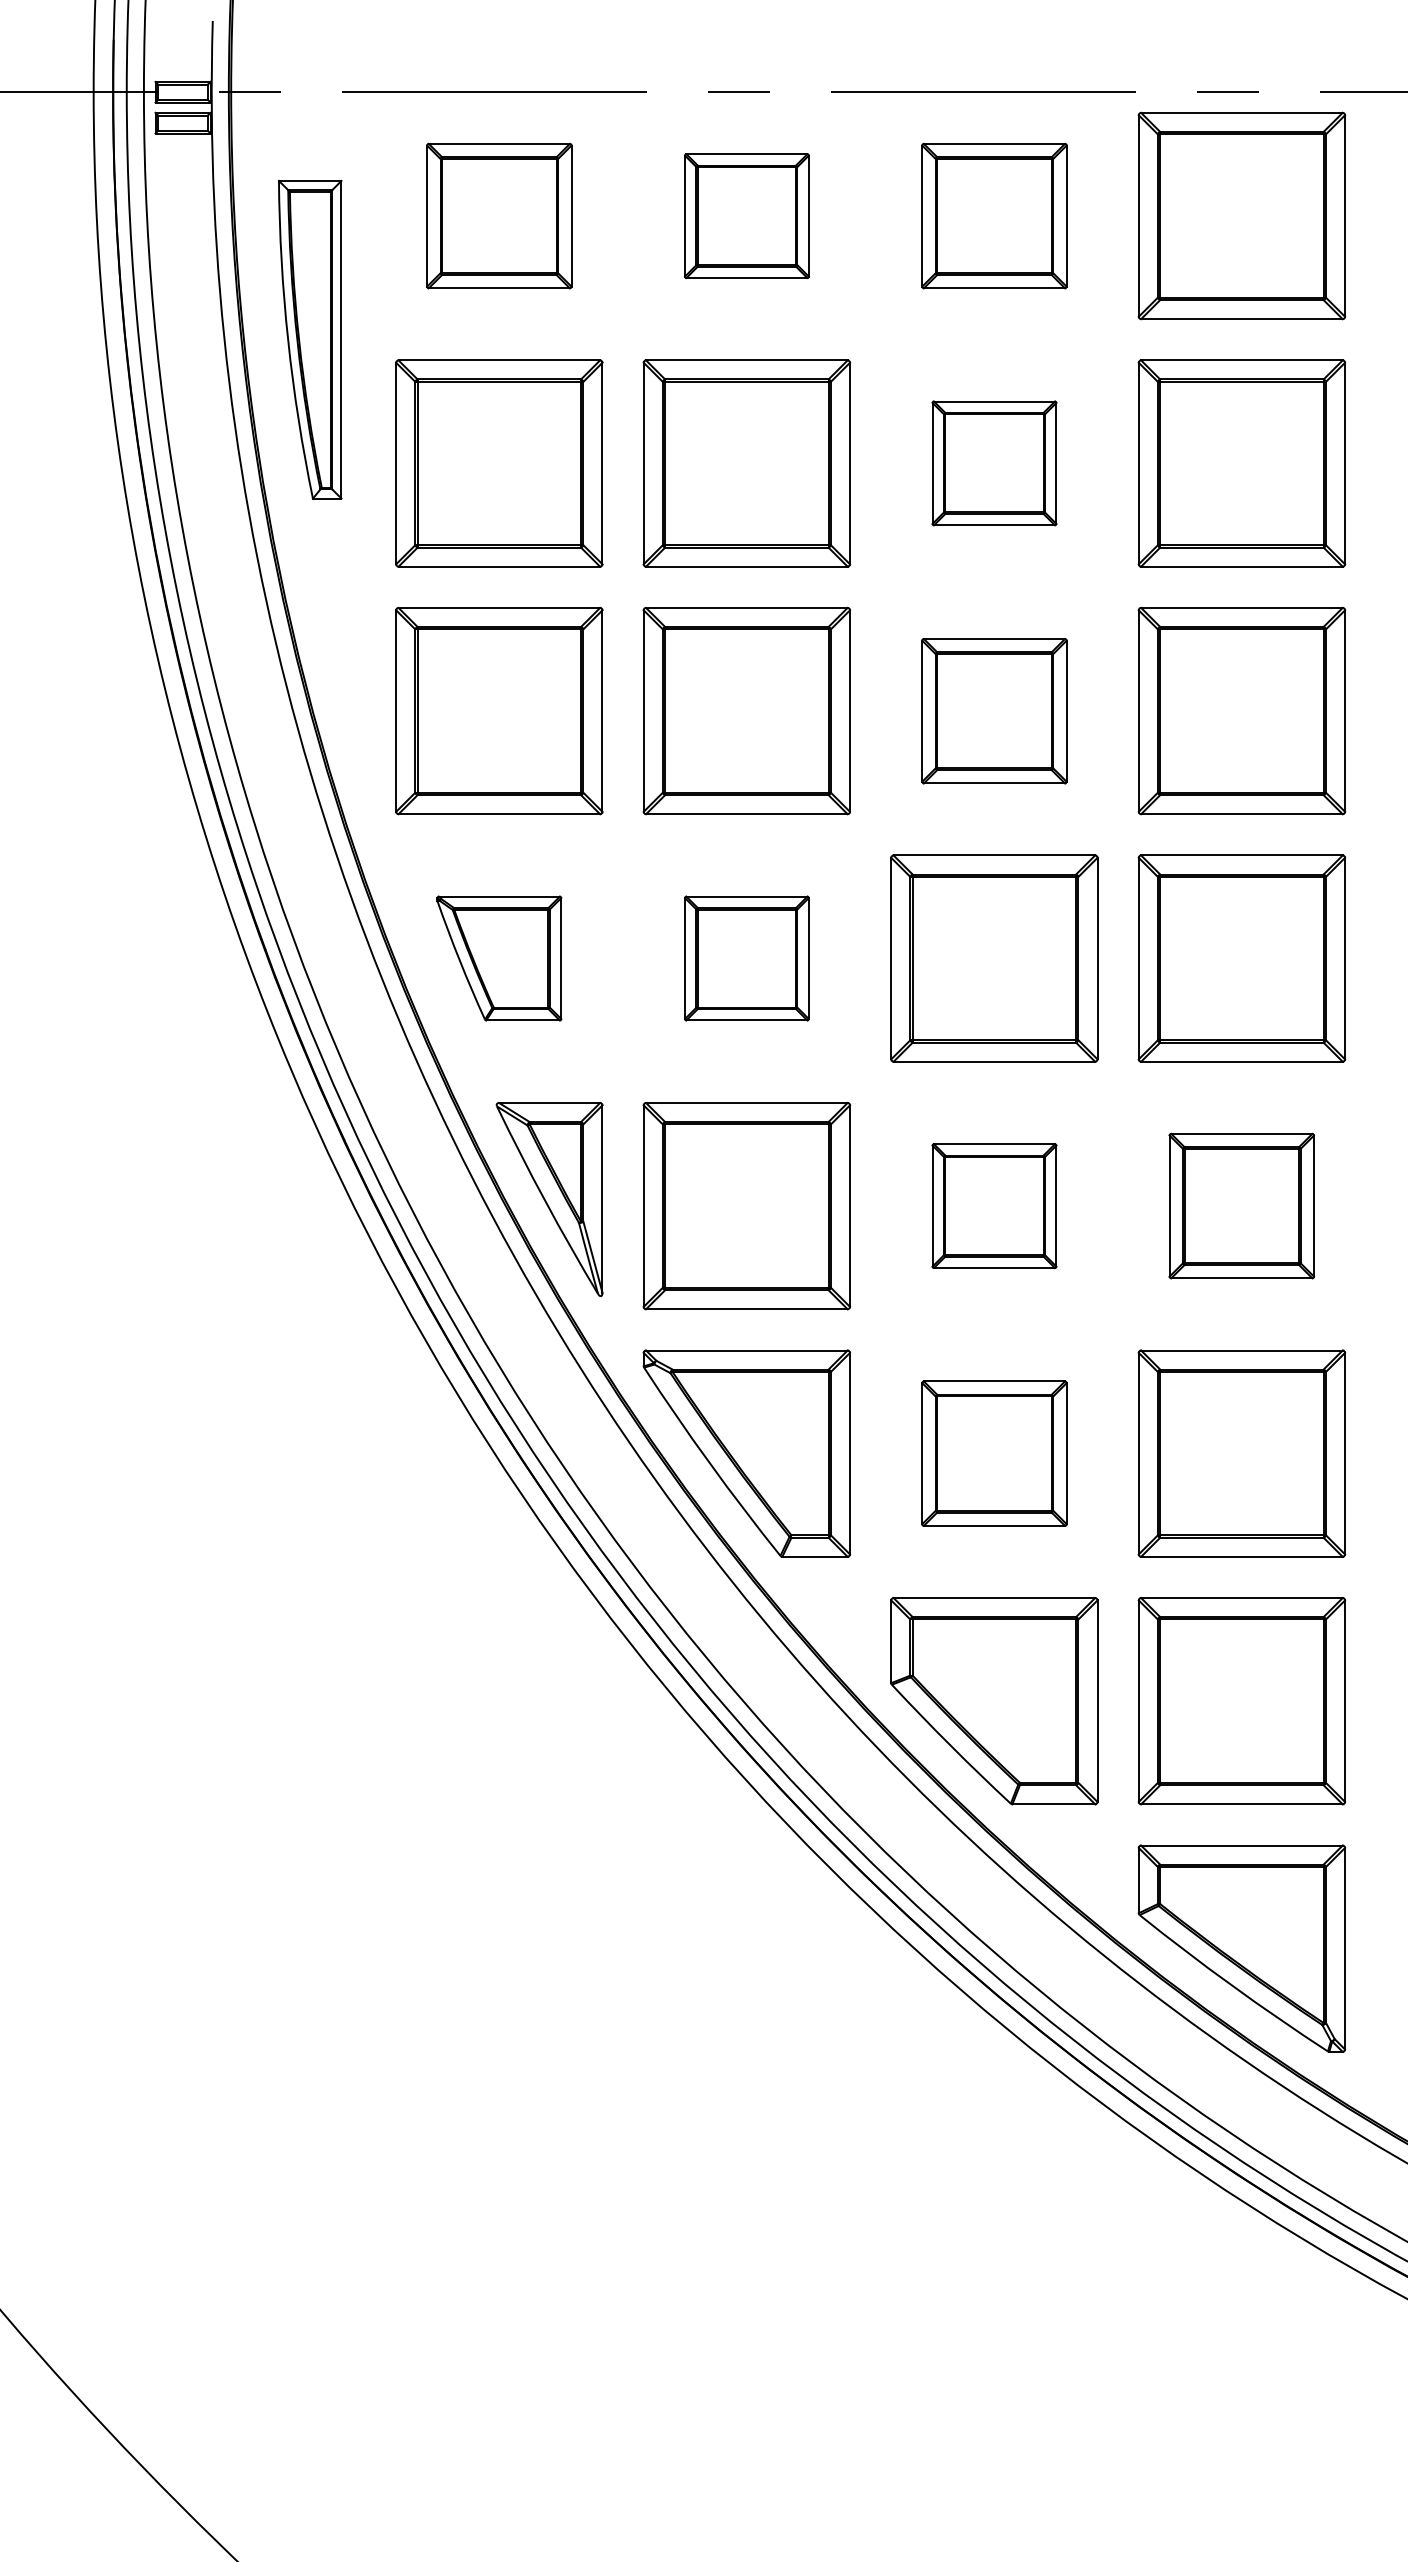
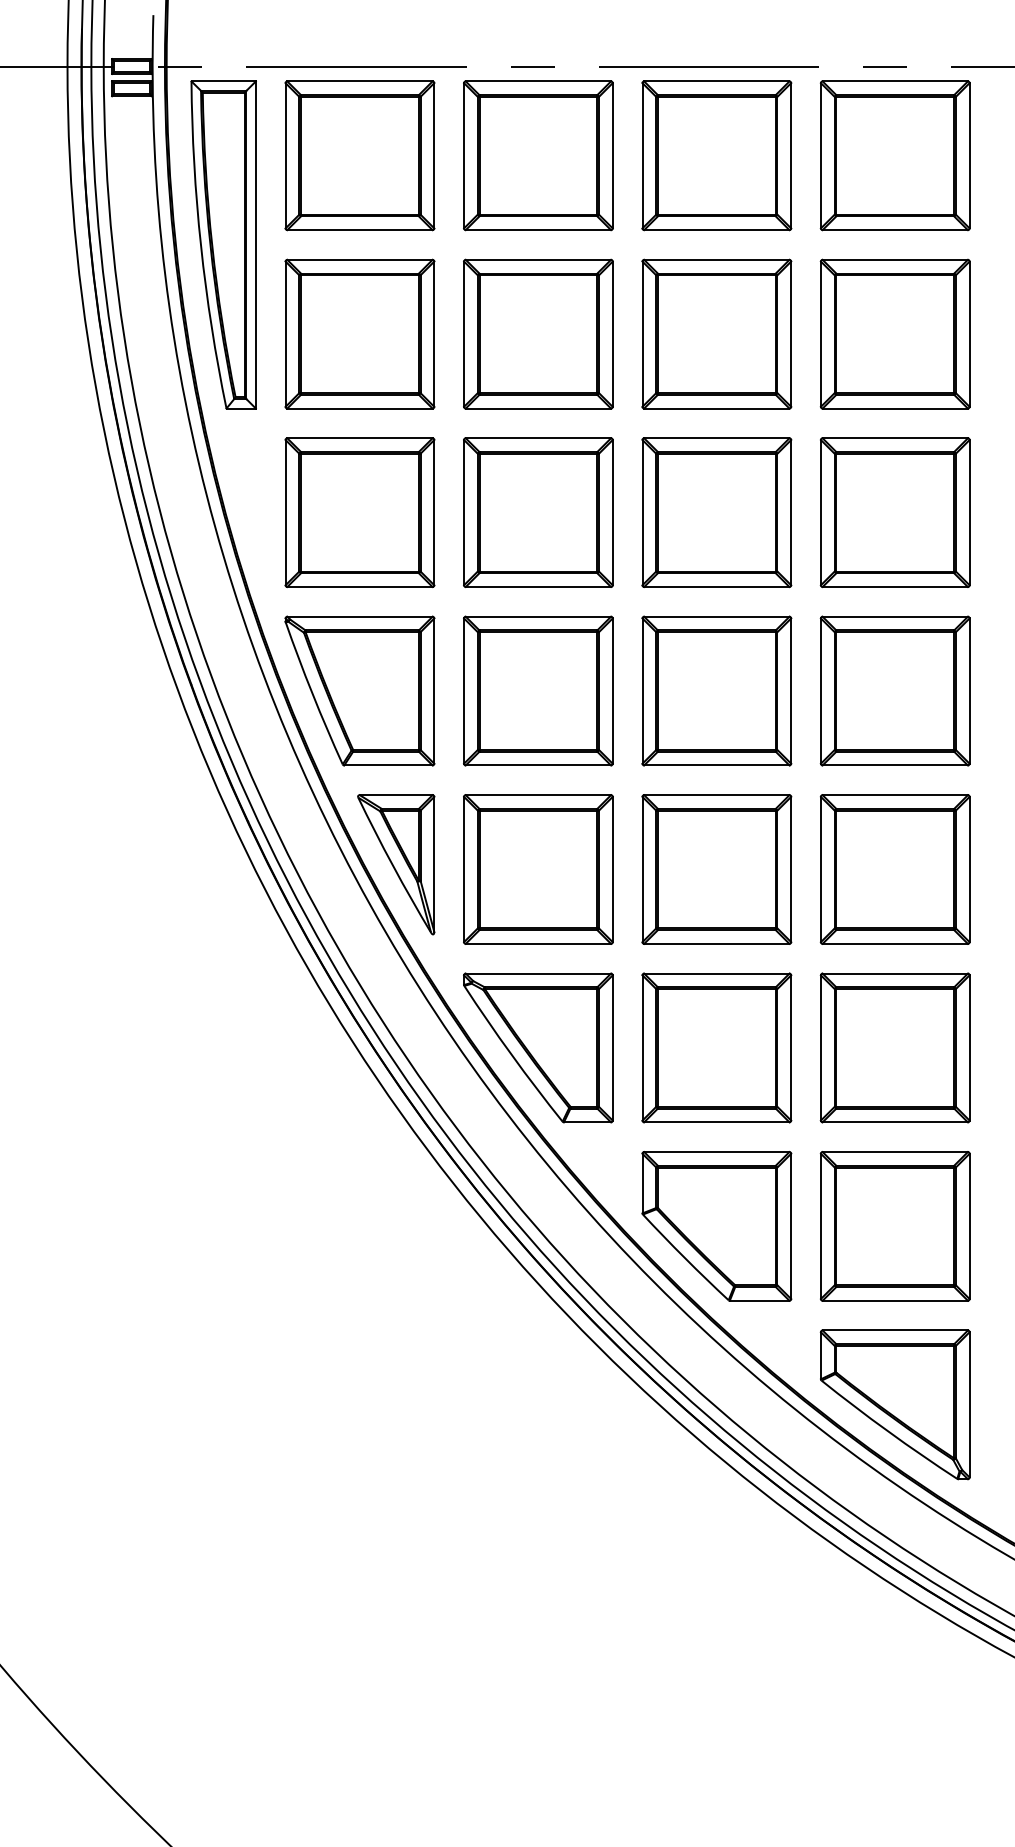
part: (498, 215) -> (359, 155), size x1.43
part: (747, 215) -> (538, 155), size x1.67
part: (993, 215) -> (716, 155), size x1.43
part: (310, 339) -> (223, 244), size x1.43
part: (993, 462) -> (716, 333), size x1.67
part: (993, 710) -> (716, 512), size x1.43
part: (498, 957) -> (359, 690), size x1.67
part: (747, 957) -> (538, 690), size x1.67
part: (993, 1206) -> (716, 869), size x1.67
part: (1240, 1206) -> (894, 869), size x1.43
part: (993, 1453) -> (716, 1047), size x1.43

